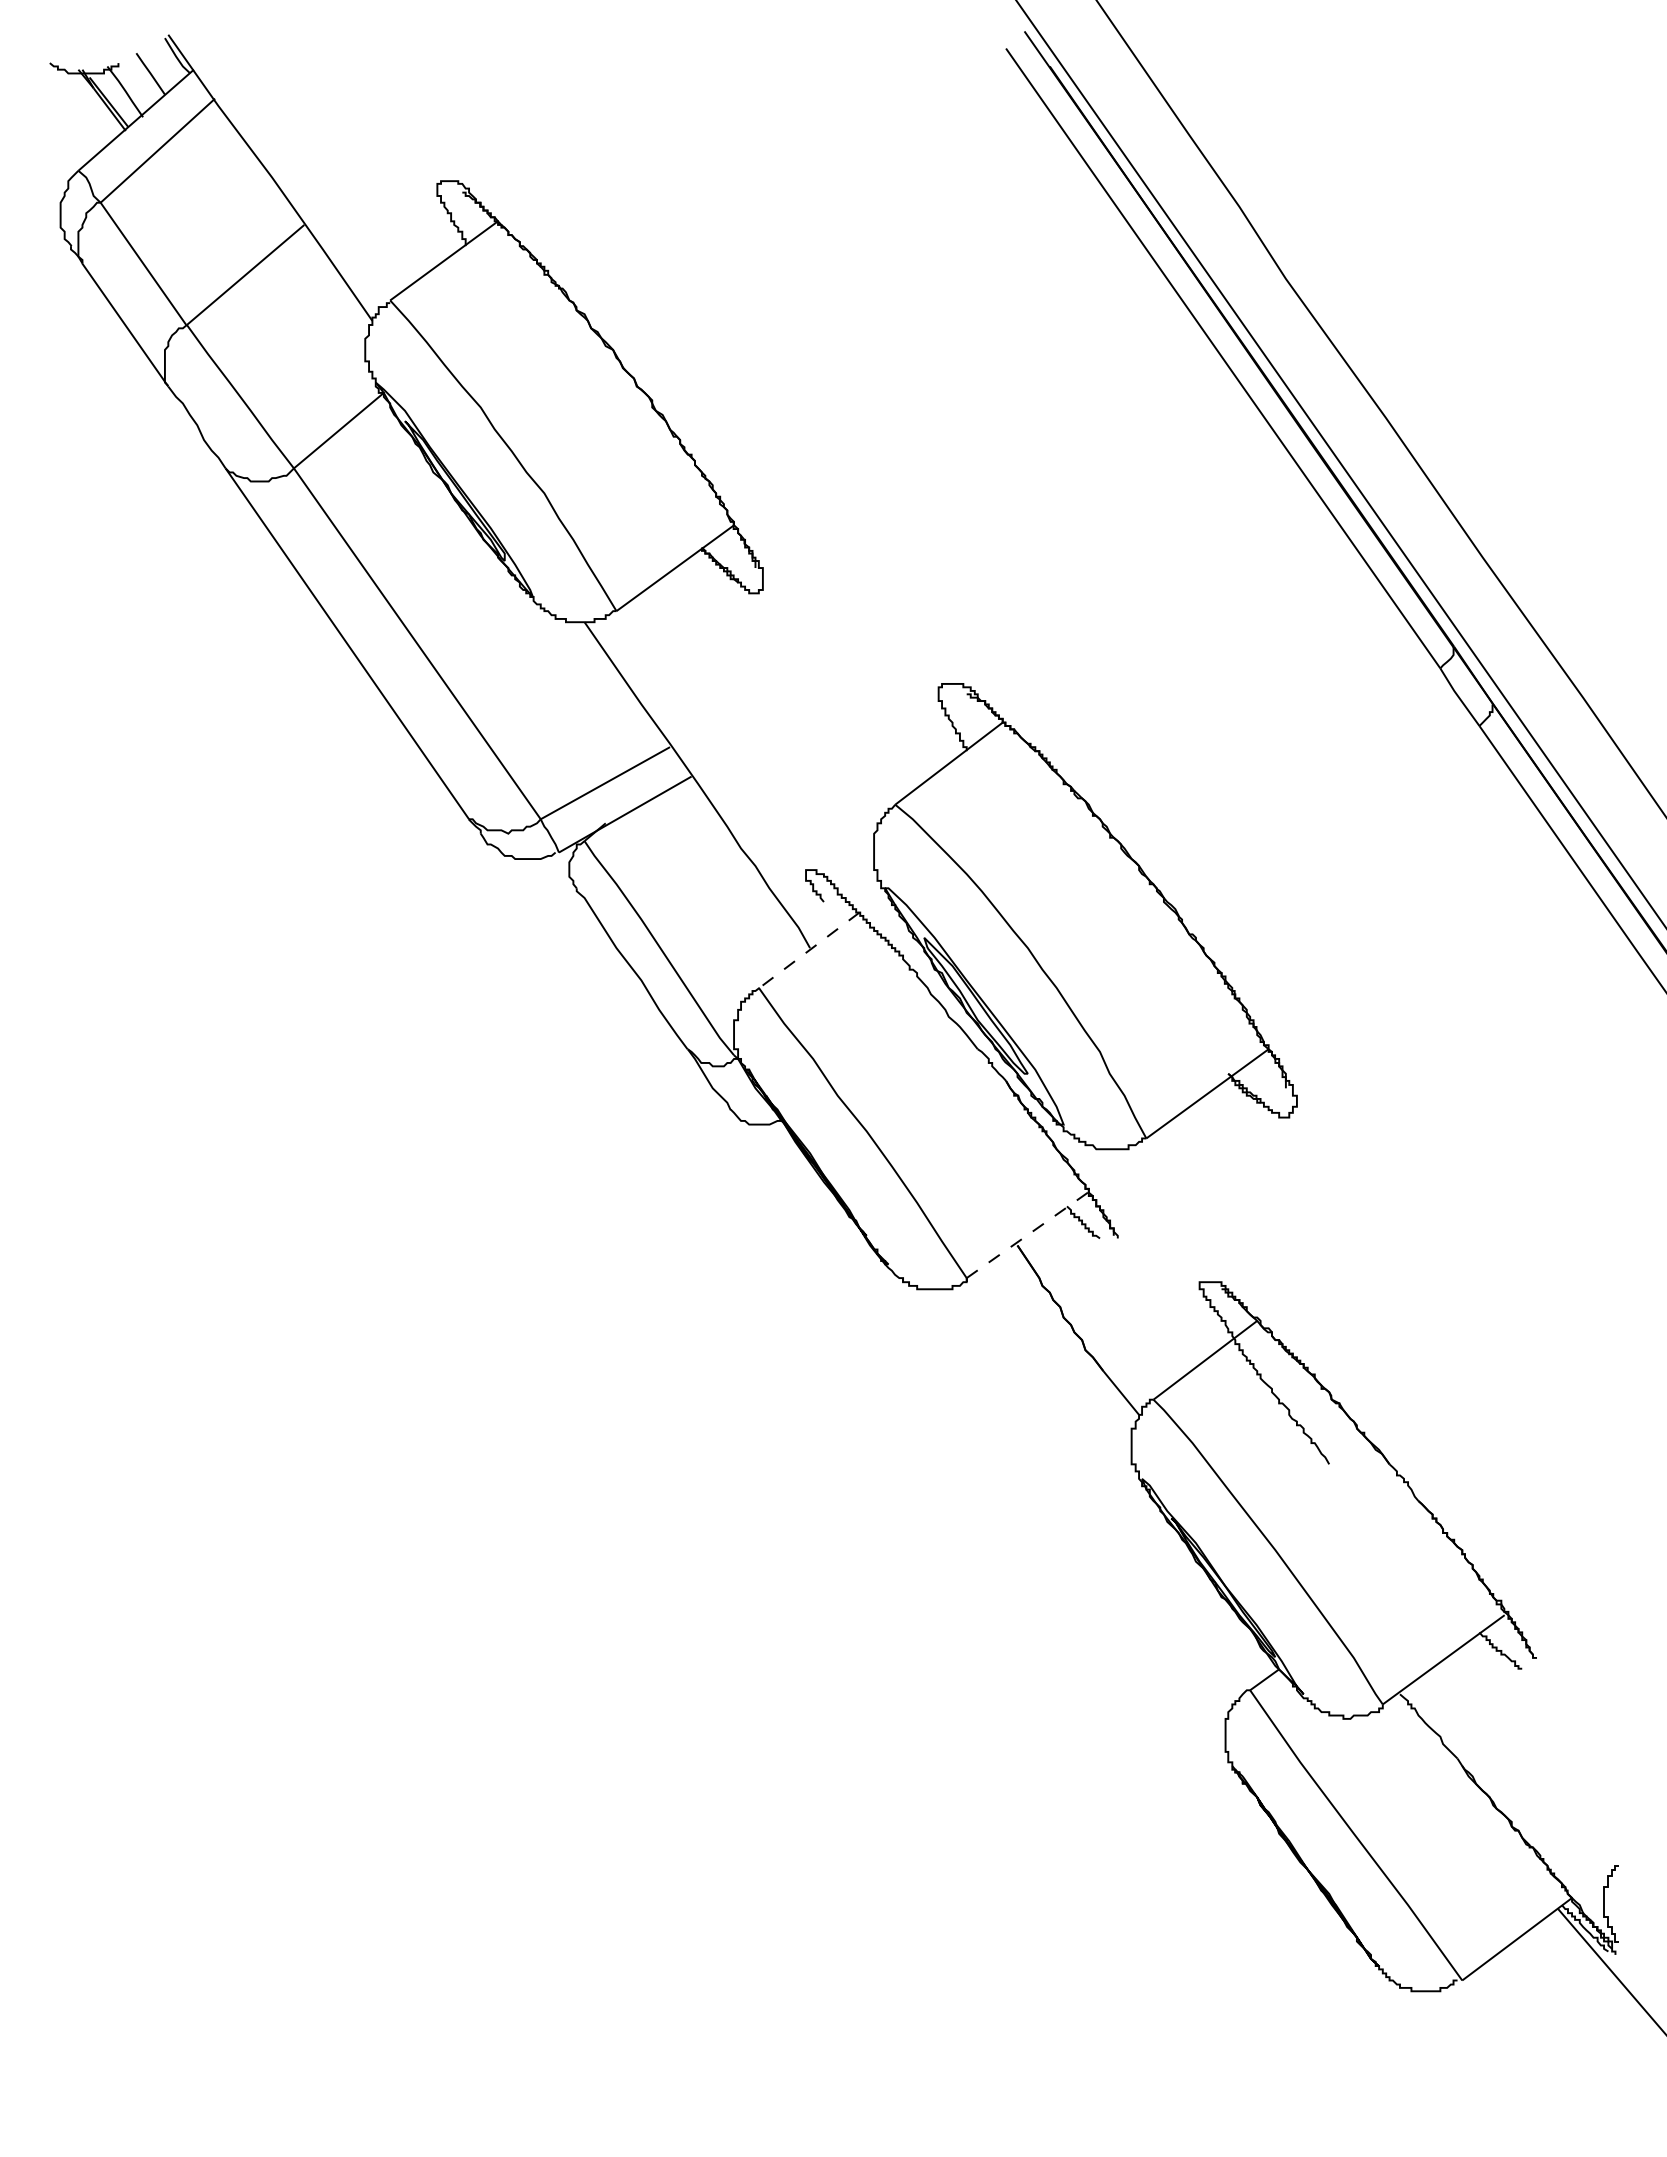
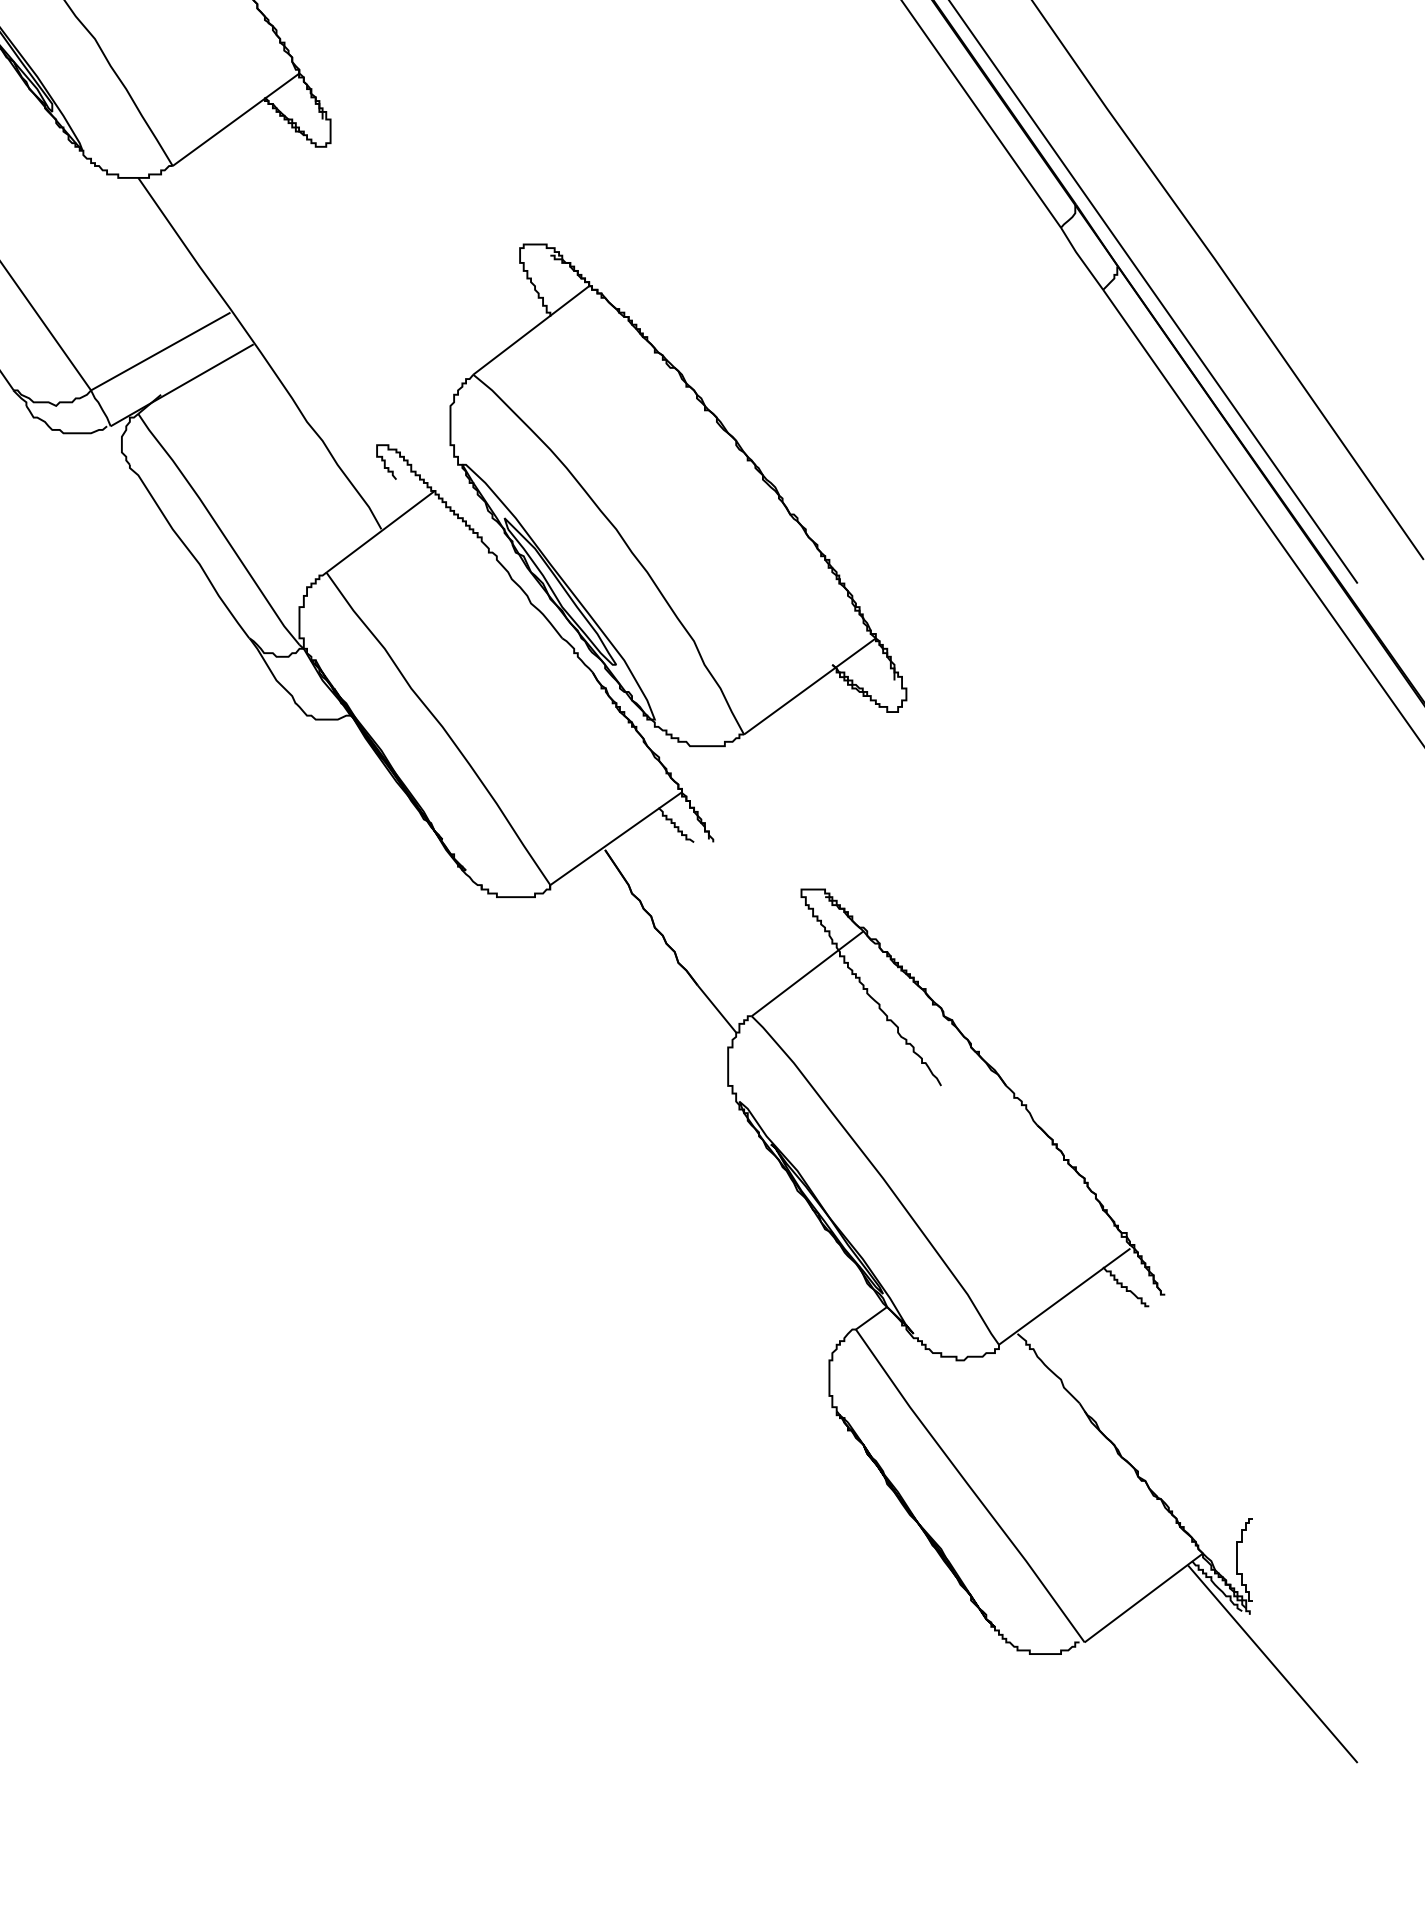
line: (809, 950) -> (380, 531), dashed -> solid
line: (1027, 1235) -> (615, 839), dashed -> solid

